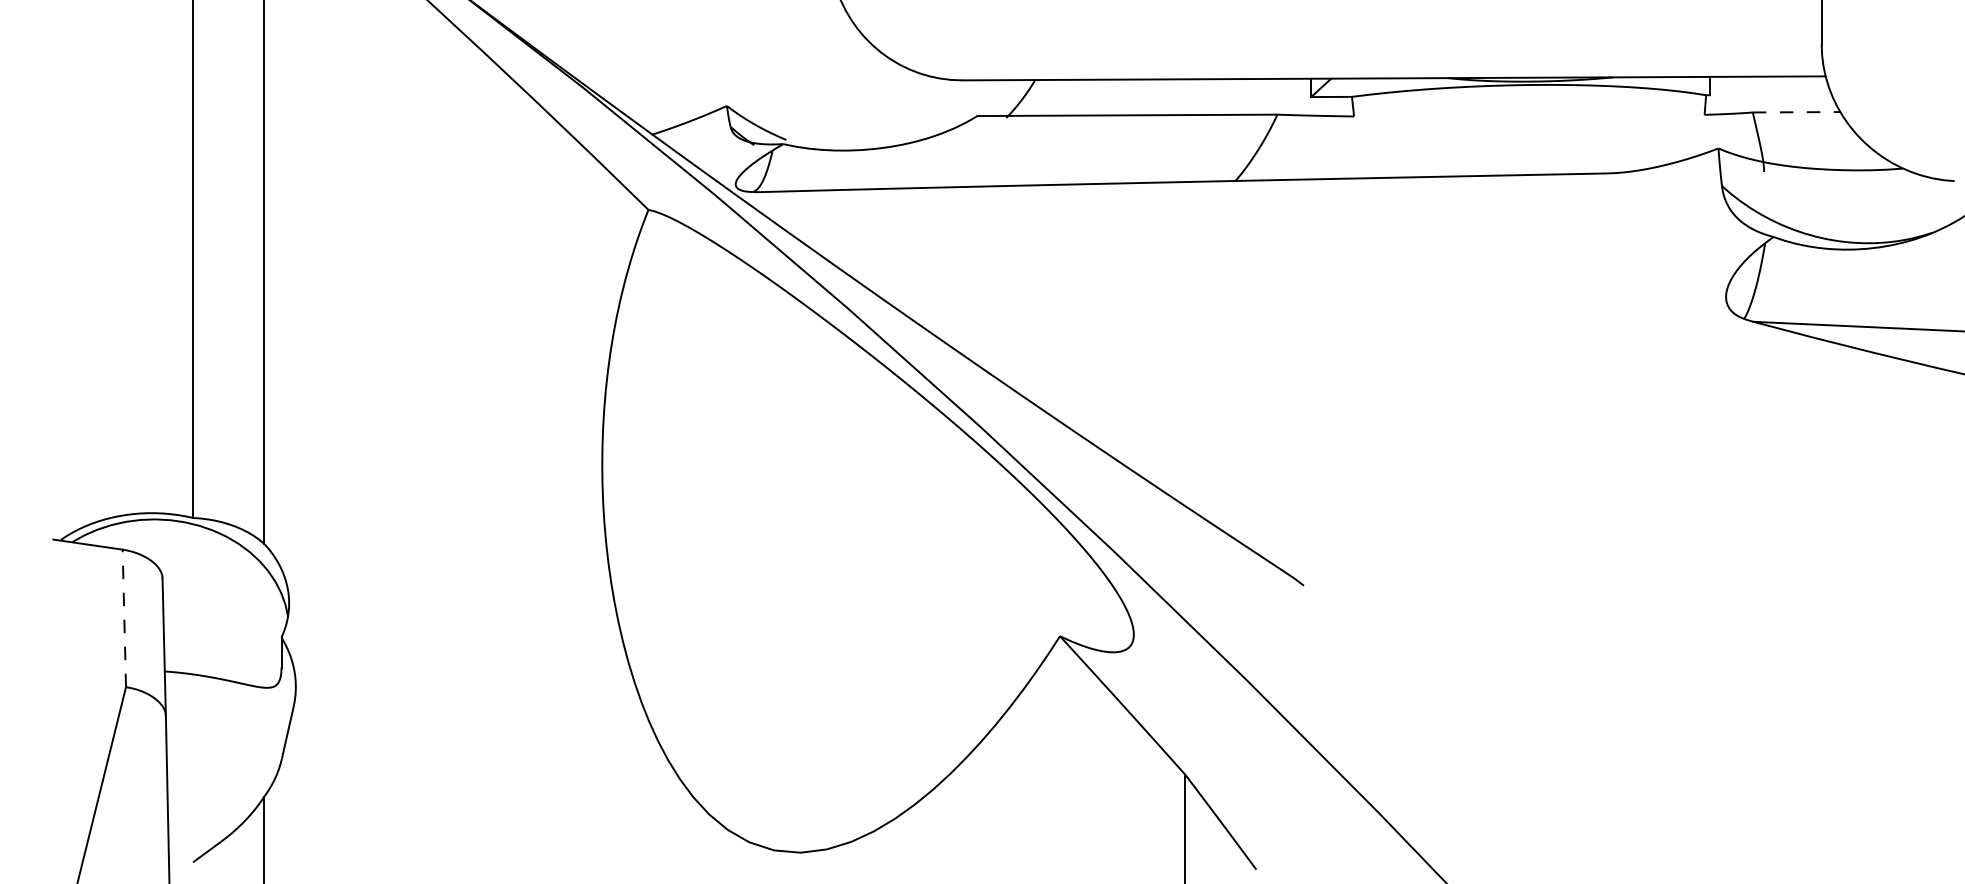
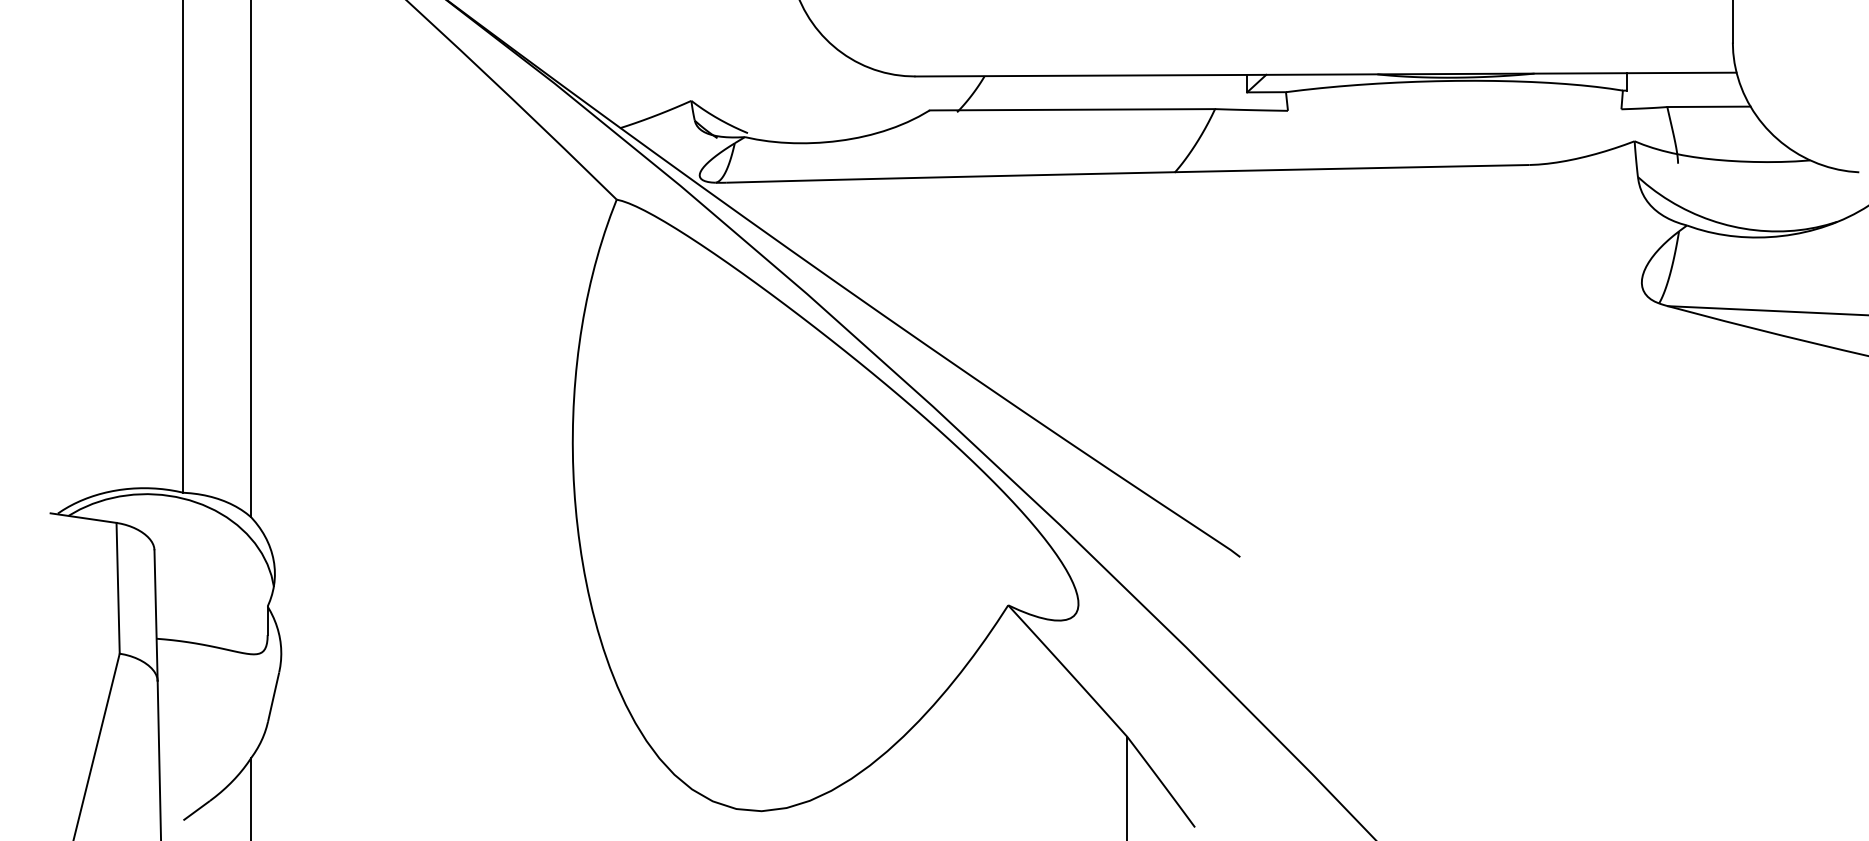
line: (1796, 111) -> (1708, 106), dashed -> solid
line: (124, 617) -> (118, 587), dashed -> solid

